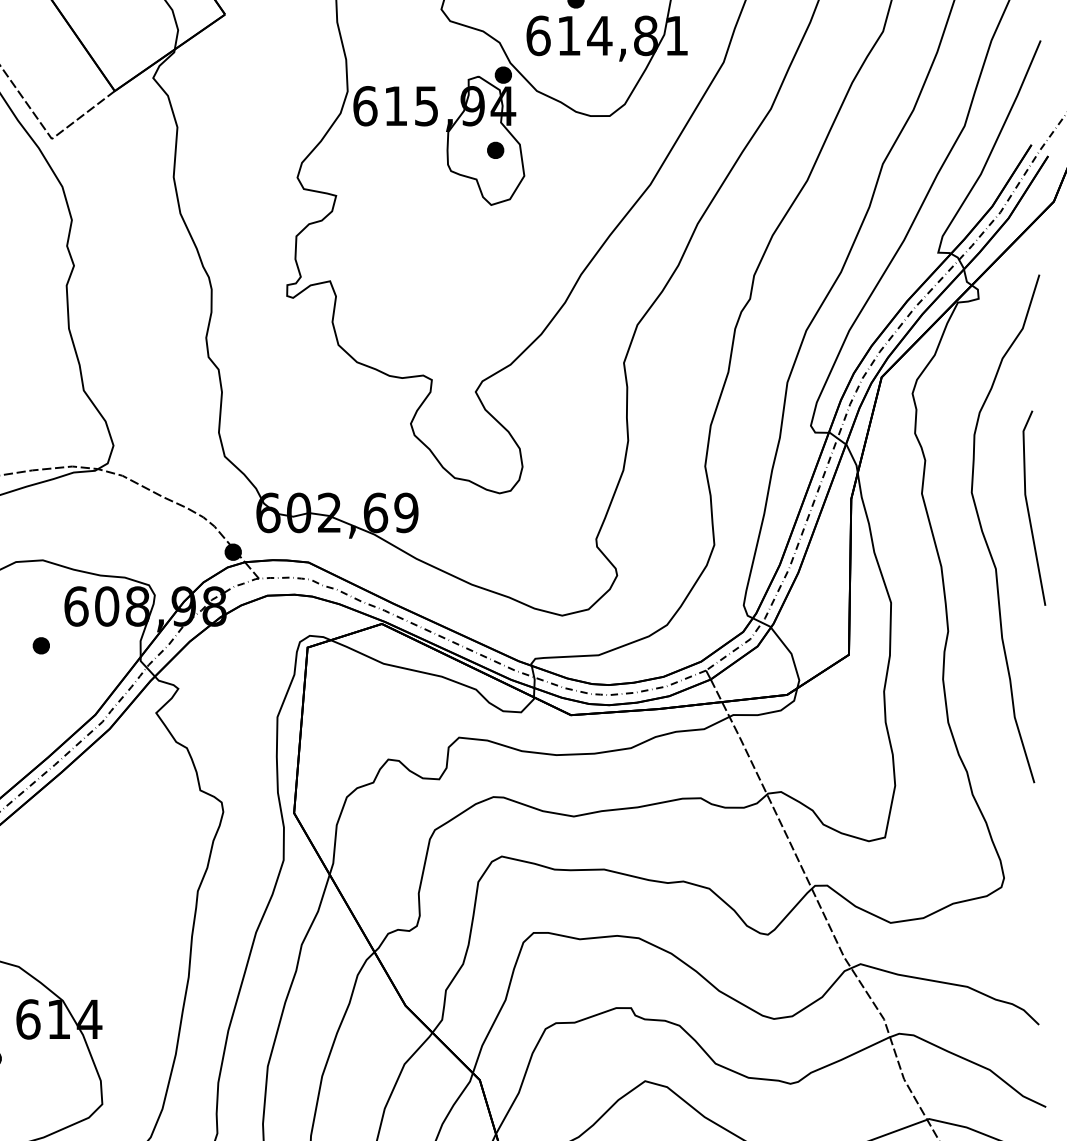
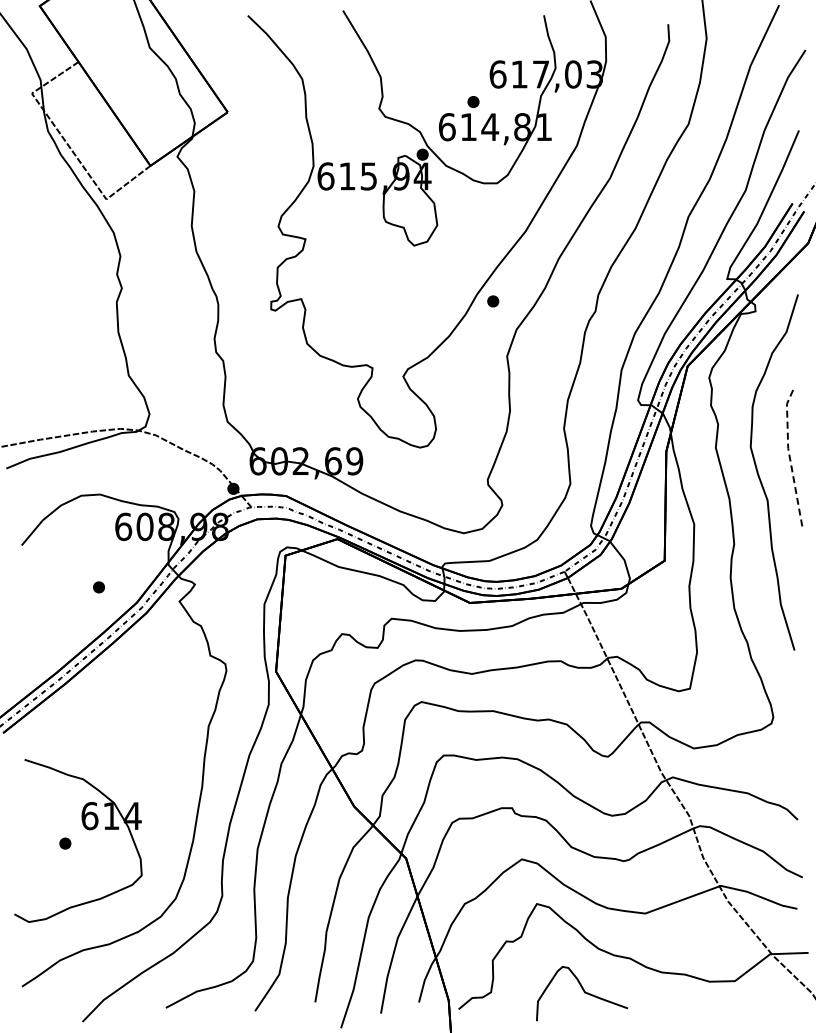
part: (496, 150) -> (493, 301), moved
line: (1027, 506) -> (789, 456), solid -> dashed
part: (40, 645) -> (98, 587), moved

